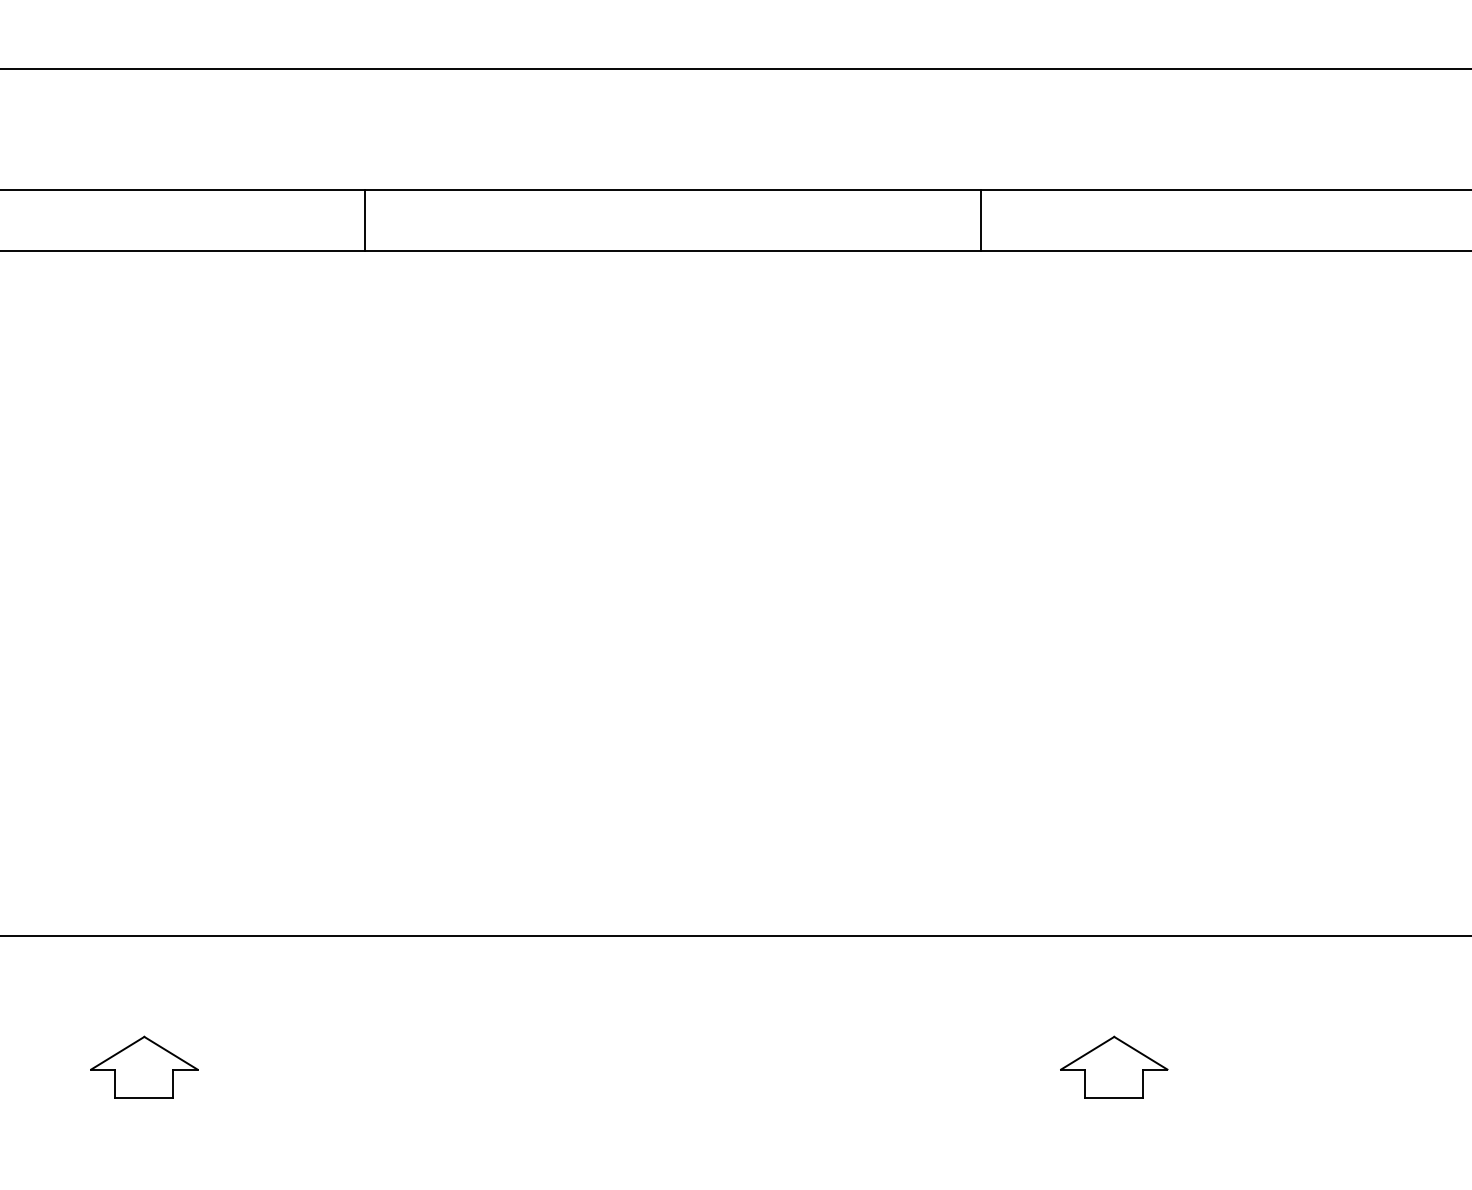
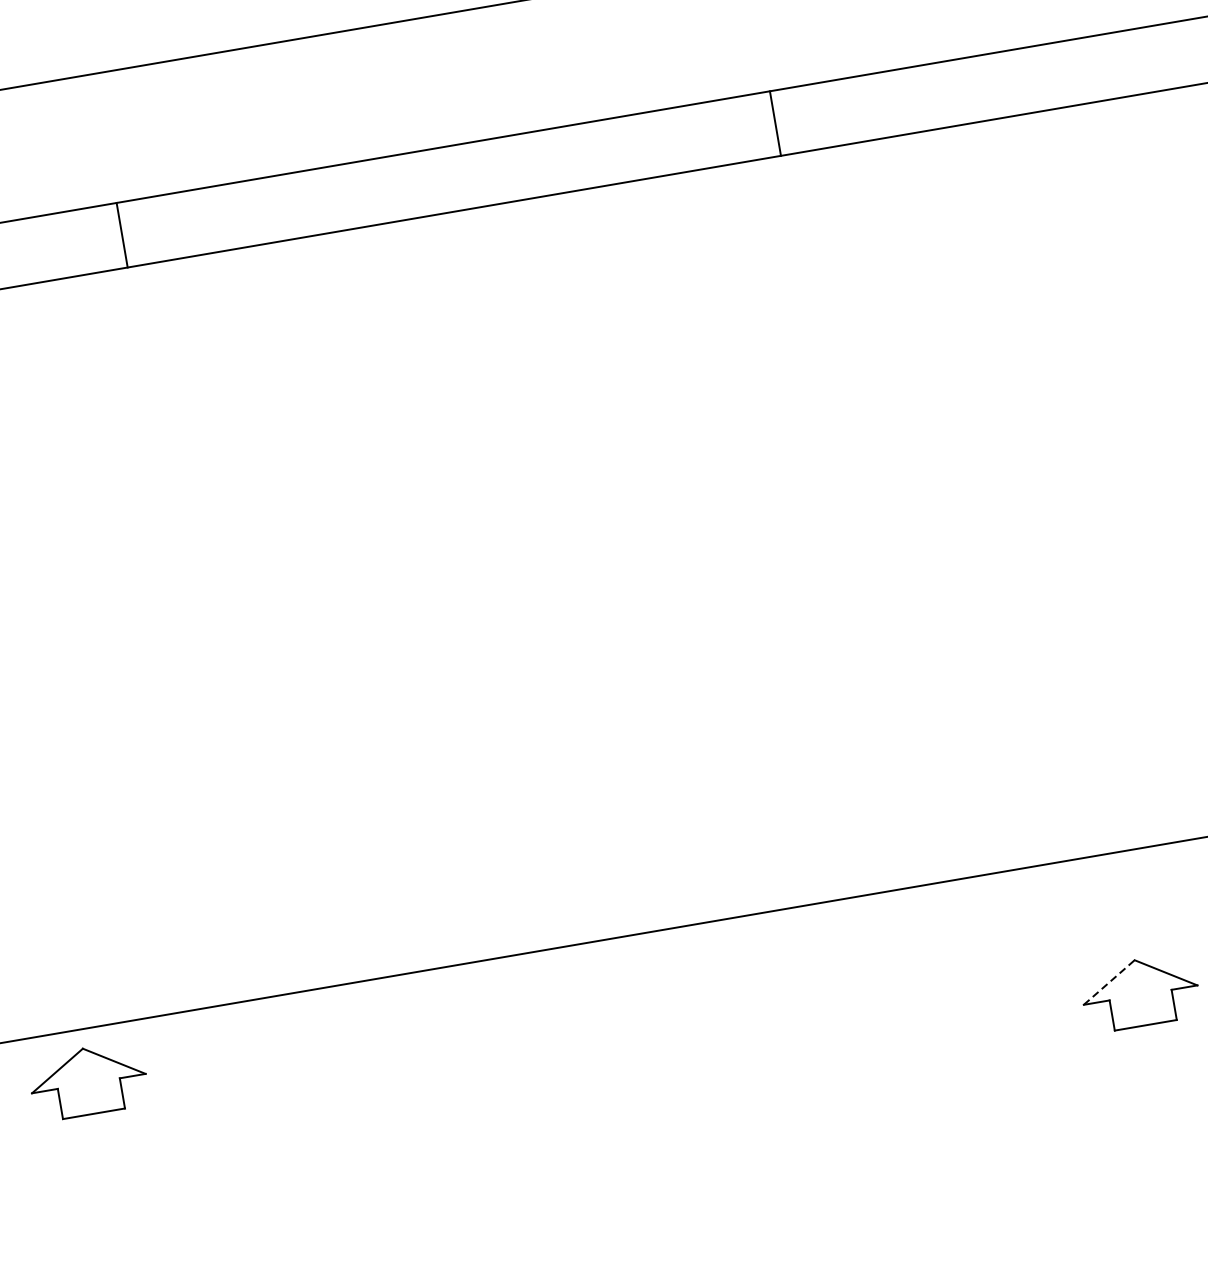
line: (364, 220) -> (122, 235), moved
line: (980, 220) -> (775, 123), moved
line: (1088, 1052) -> (1109, 981), solid -> dashed
part: (144, 1066) -> (88, 1080), moved

